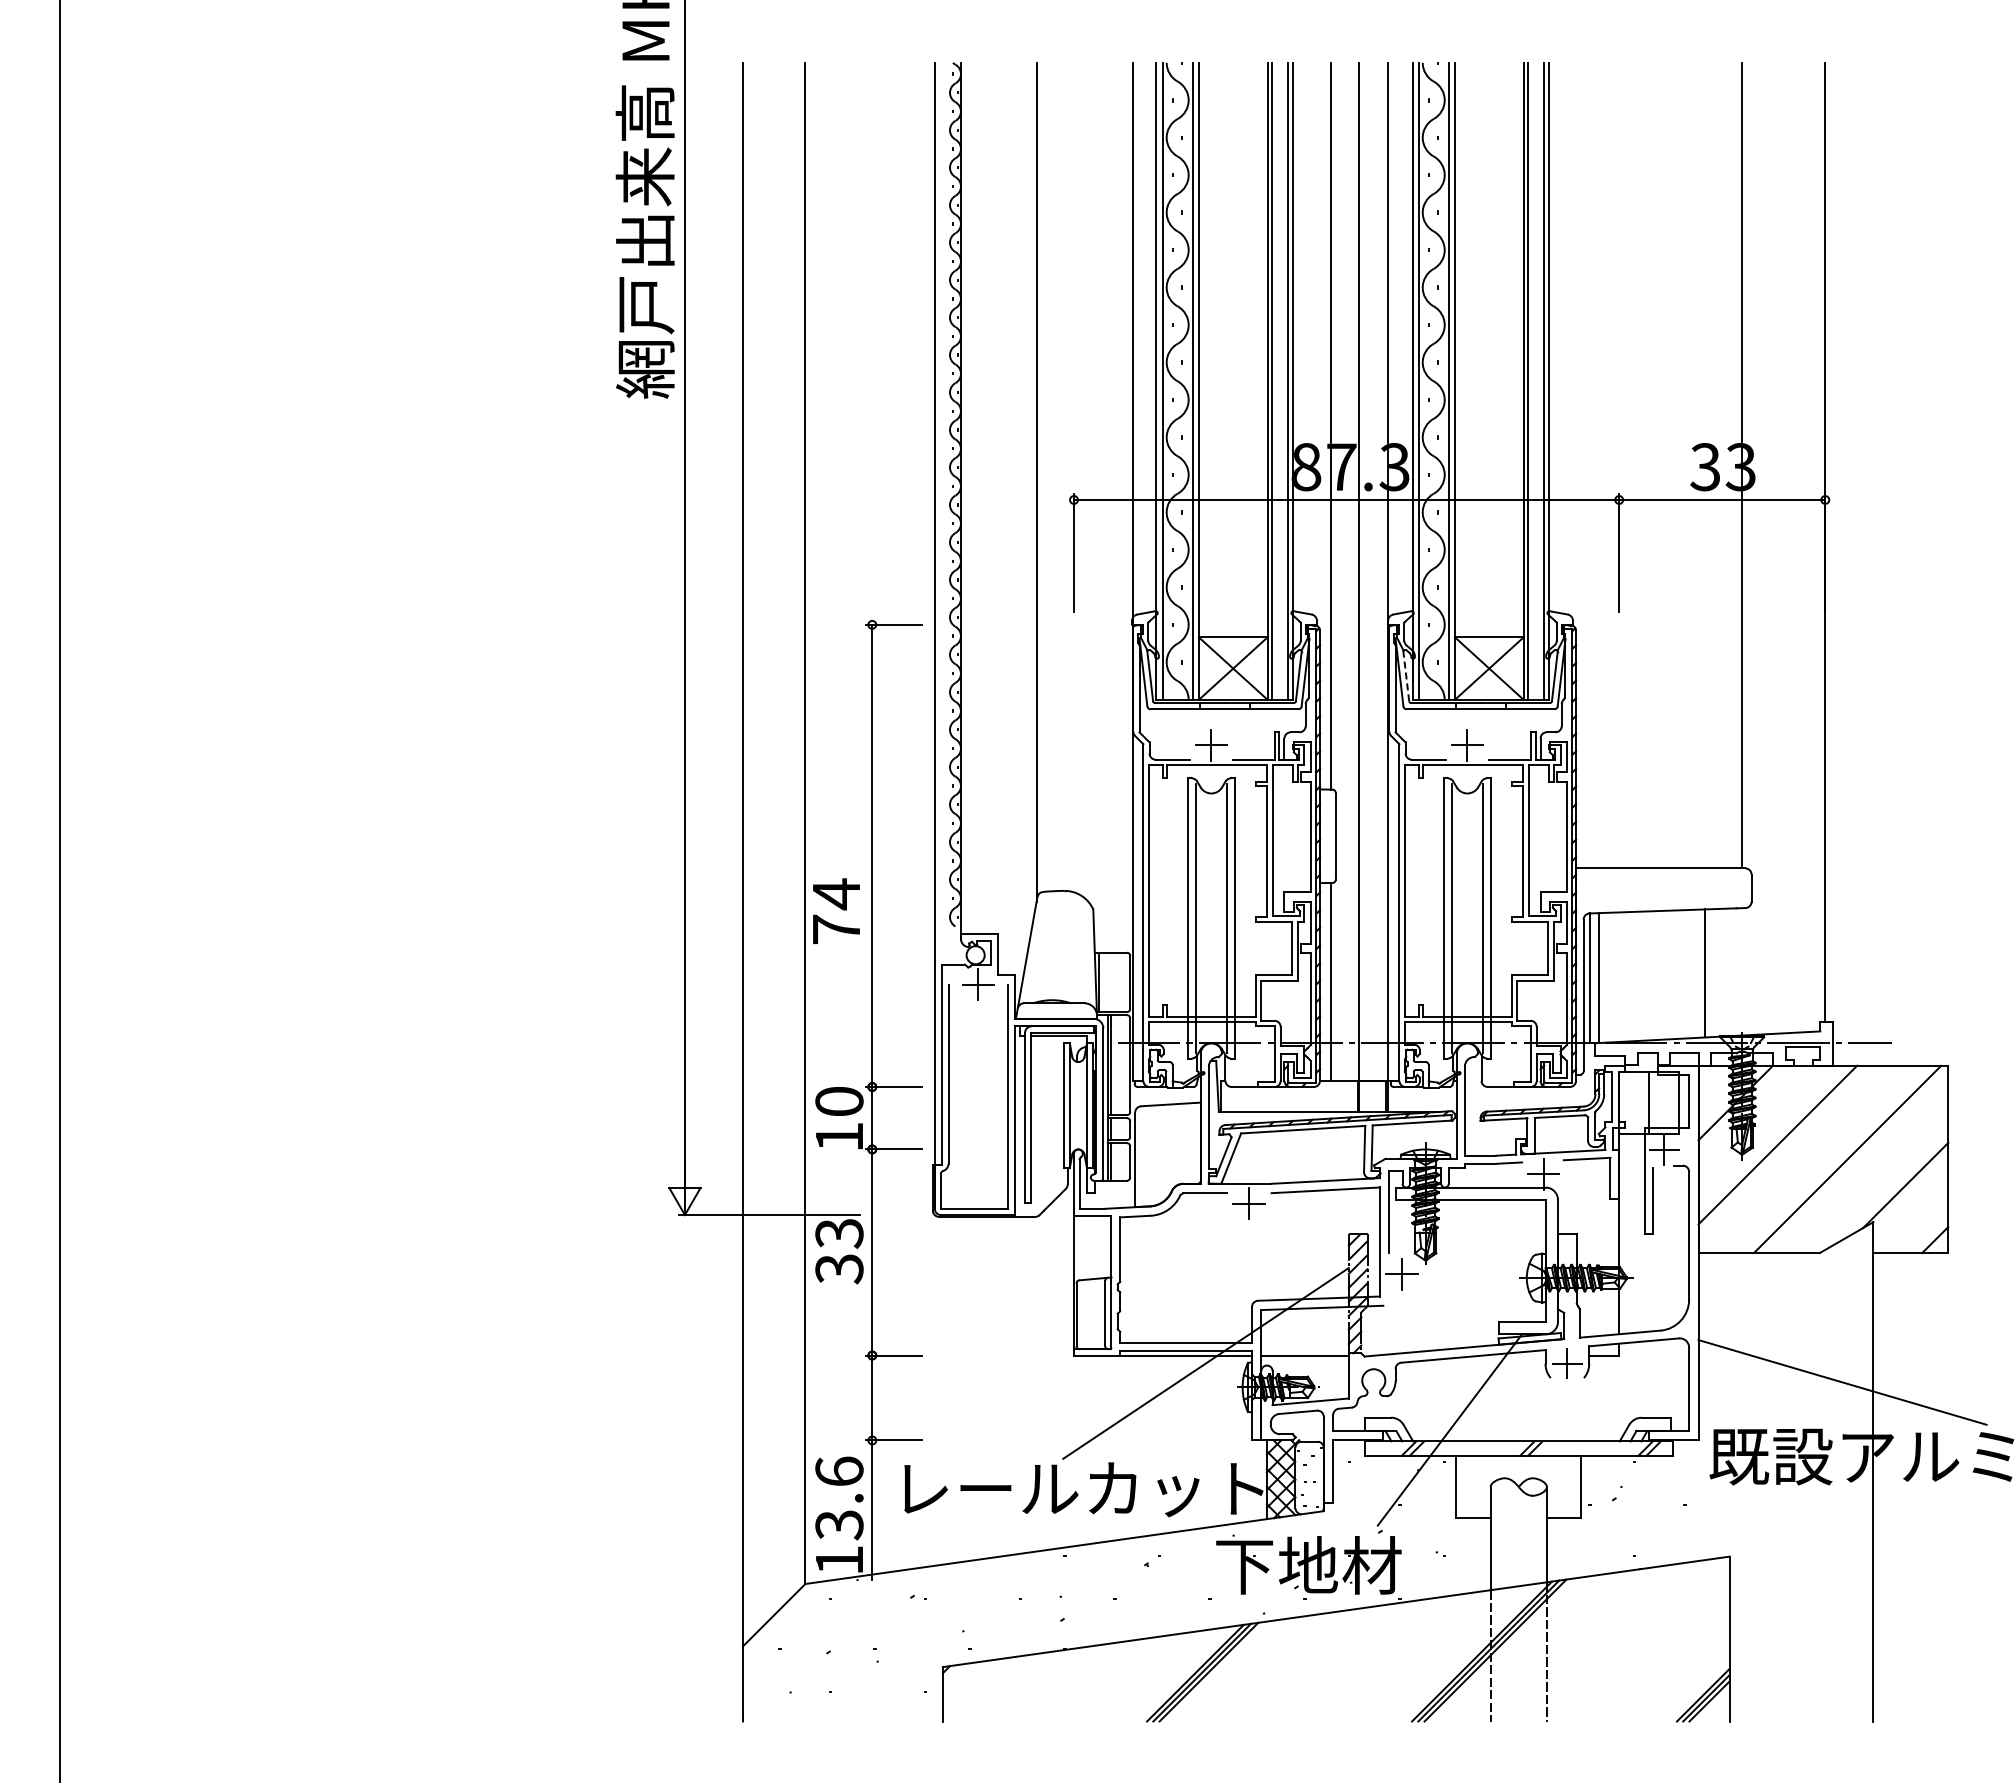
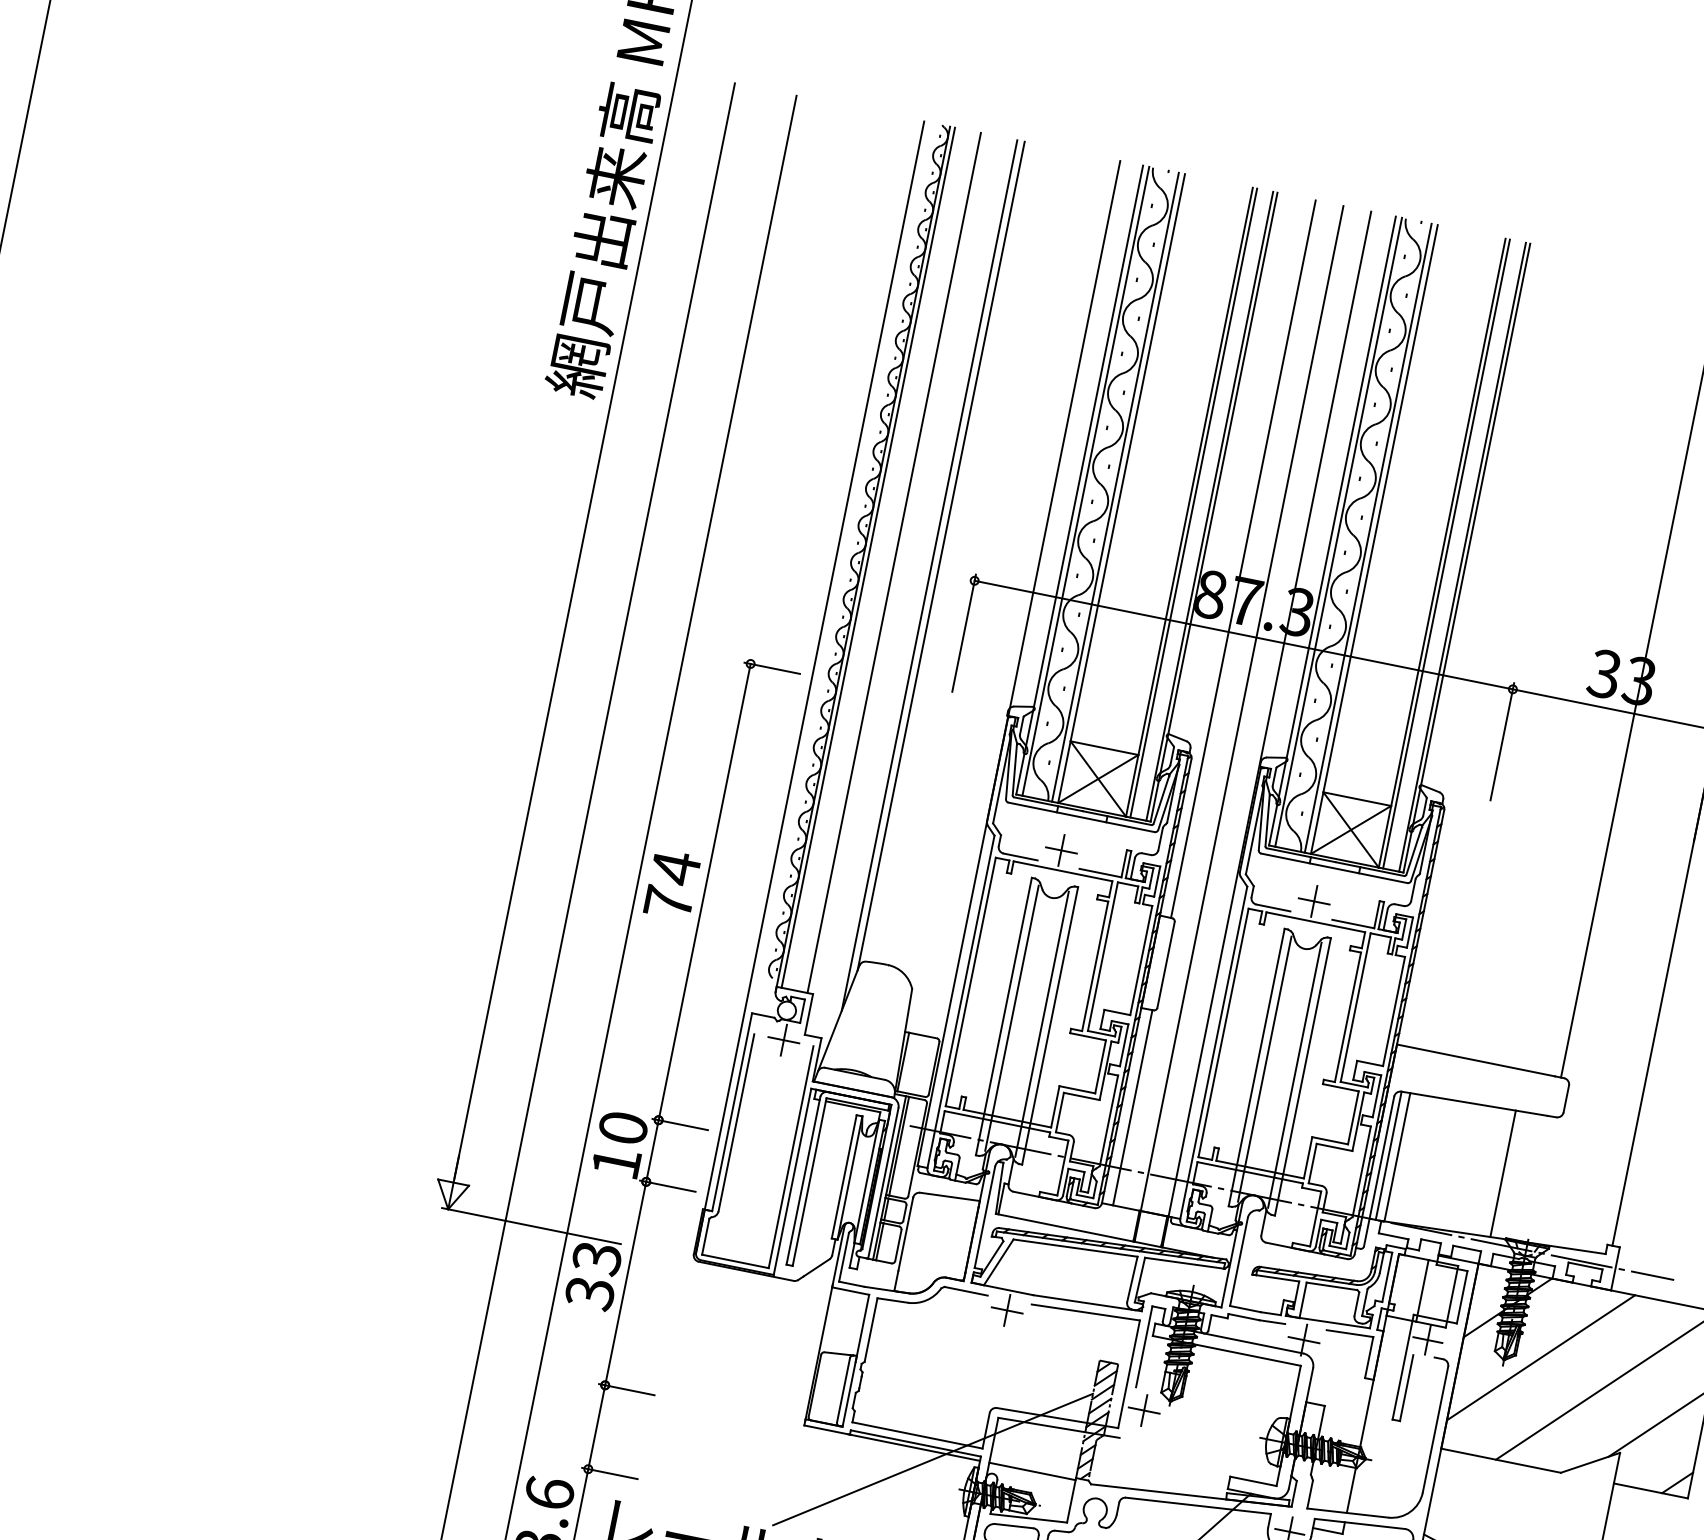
line: (965, 498) -> (867, 557), added
line: (992, 498) -> (894, 563), added
line: (1029, 503) -> (930, 575), added
line: (1406, 675) -> (1267, 820), dashed -> solid
text: (836, 910) -> (672, 884), moved

